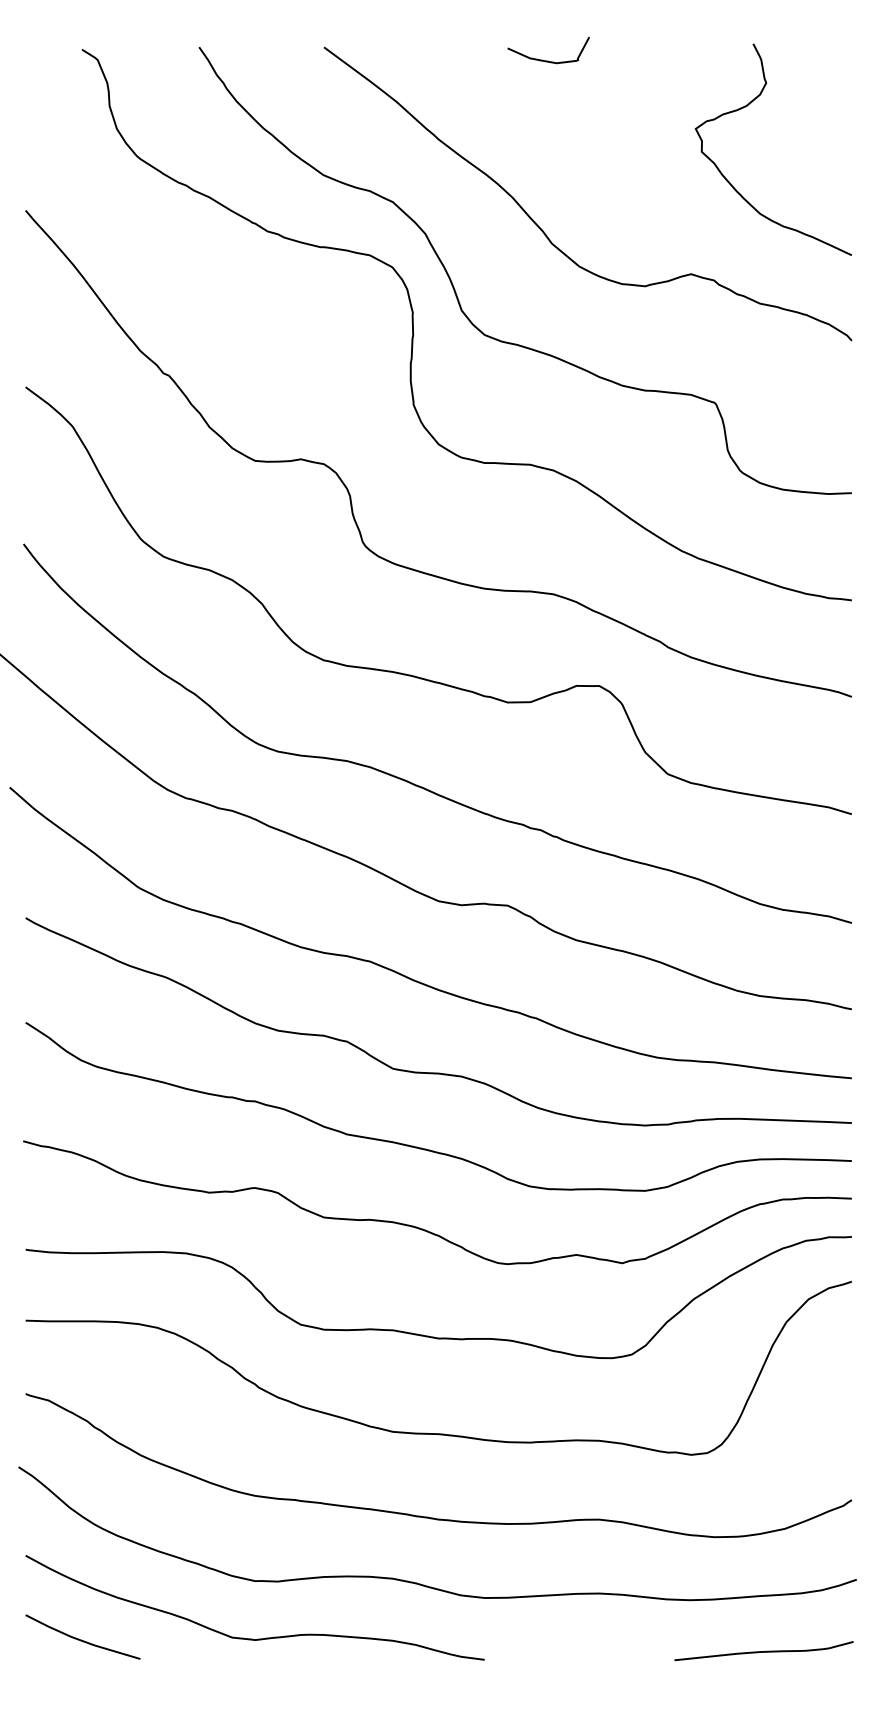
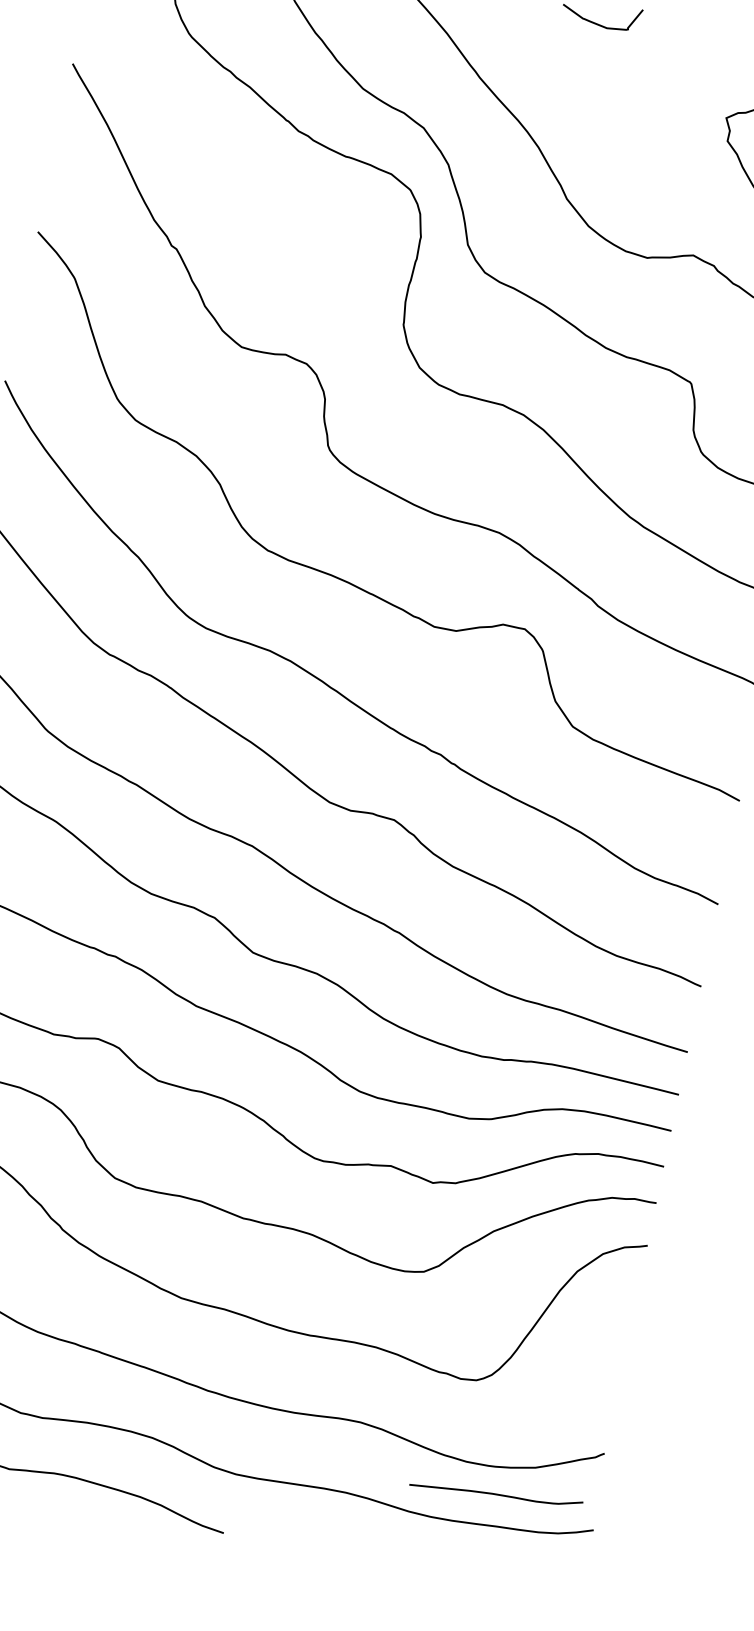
curve: (763, 1651) -> (495, 1493), moved

